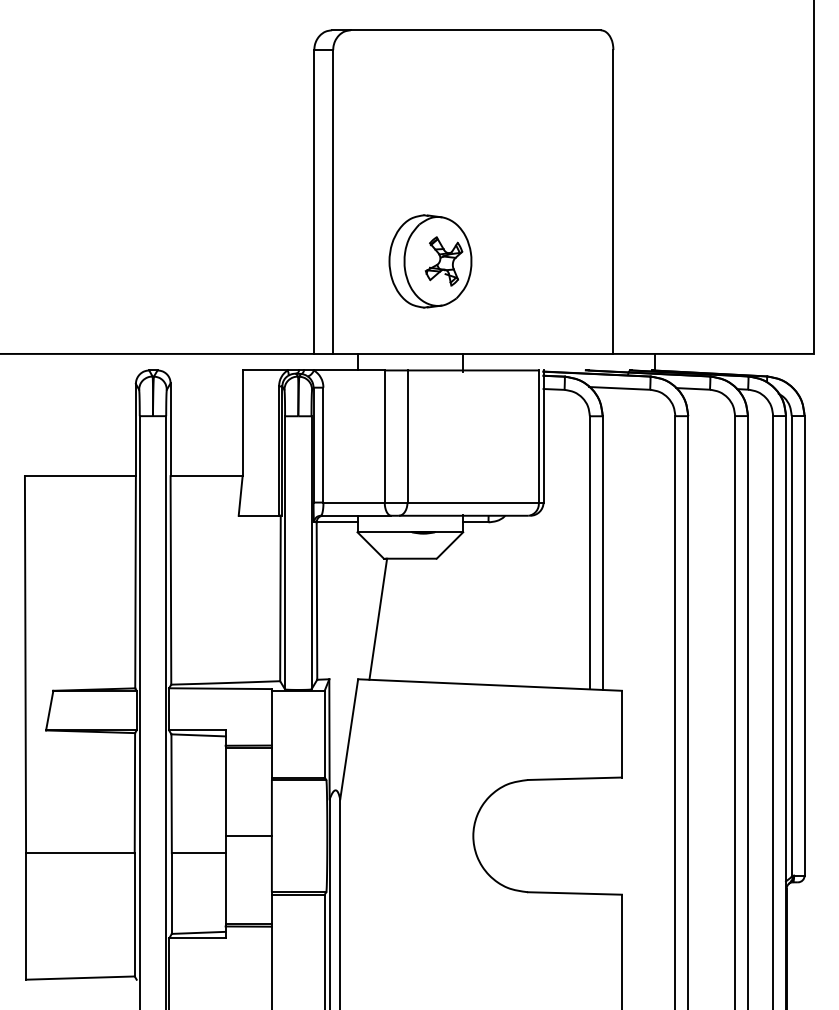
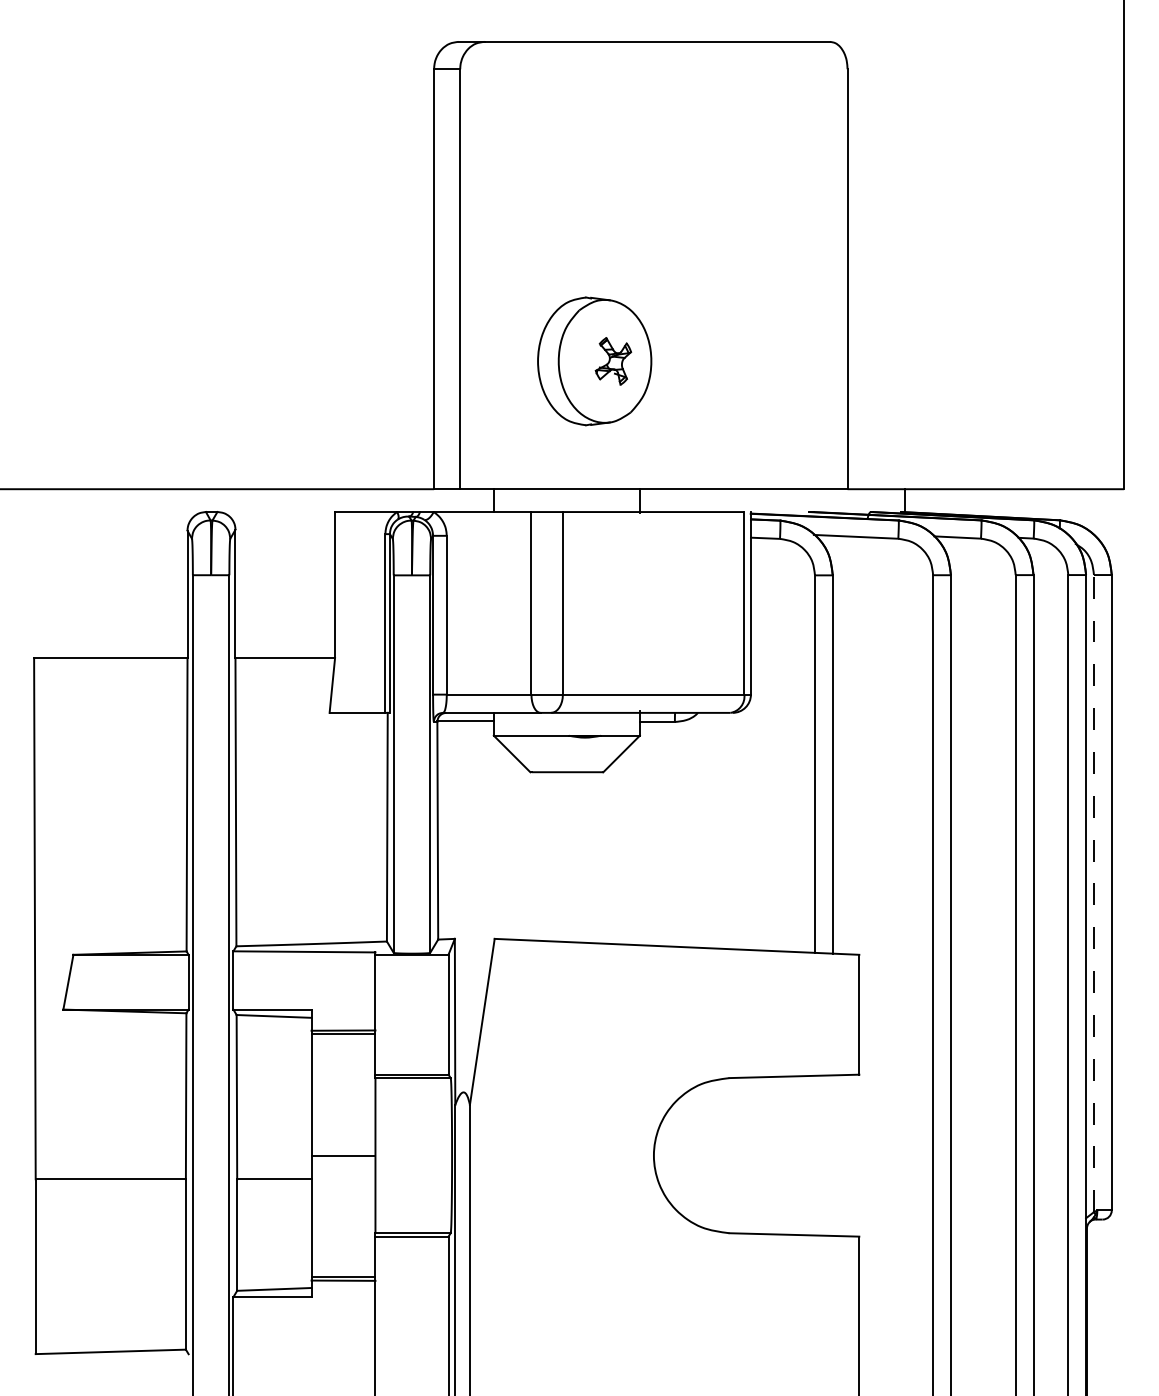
part: (444, 261) -> (613, 361), size x0.7
line: (378, 618) -> (522, 855), removed
line: (791, 646) -> (1093, 893), solid -> dashed

